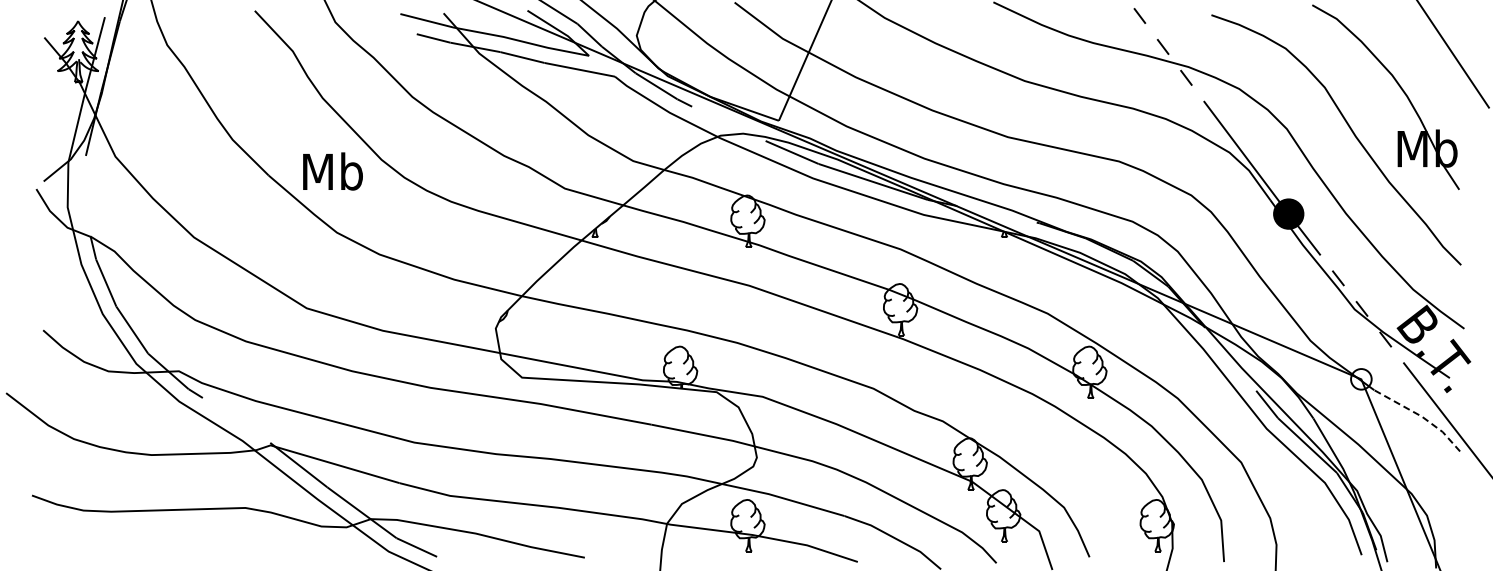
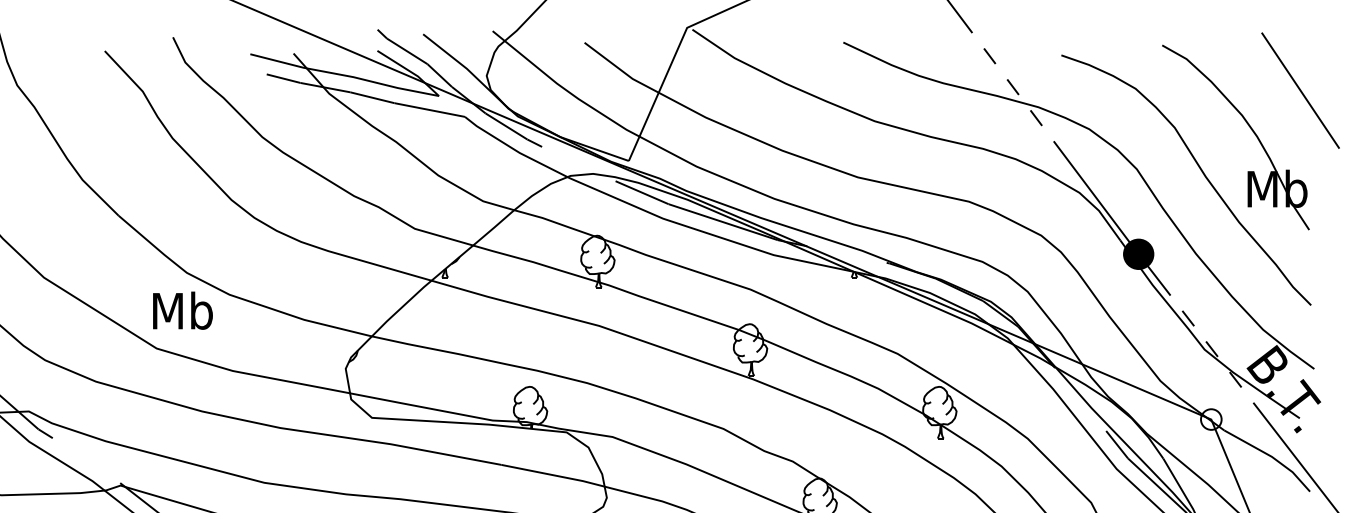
text: (332, 171) -> (182, 310), moved
line: (1421, 416) -> (1271, 456), dashed -> solid

